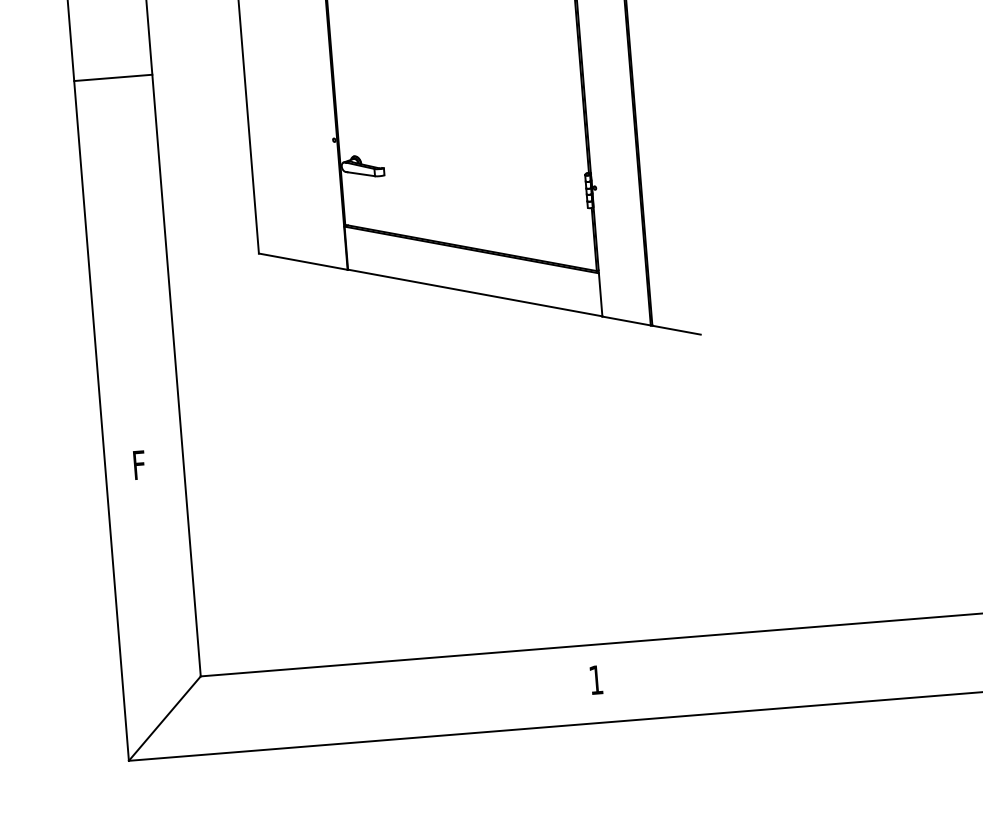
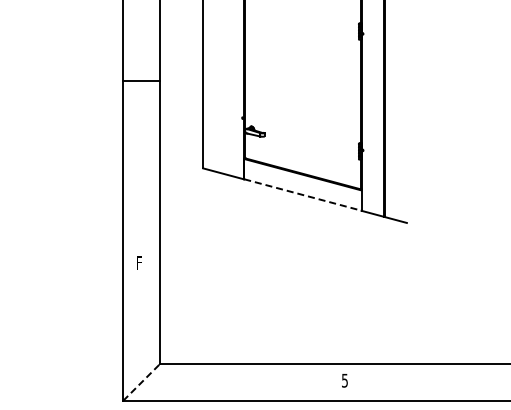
line: (474, 292) -> (302, 194), solid -> dashed
text: (595, 679) -> (344, 380), 1 -> 5
line: (164, 718) -> (141, 382), solid -> dashed

